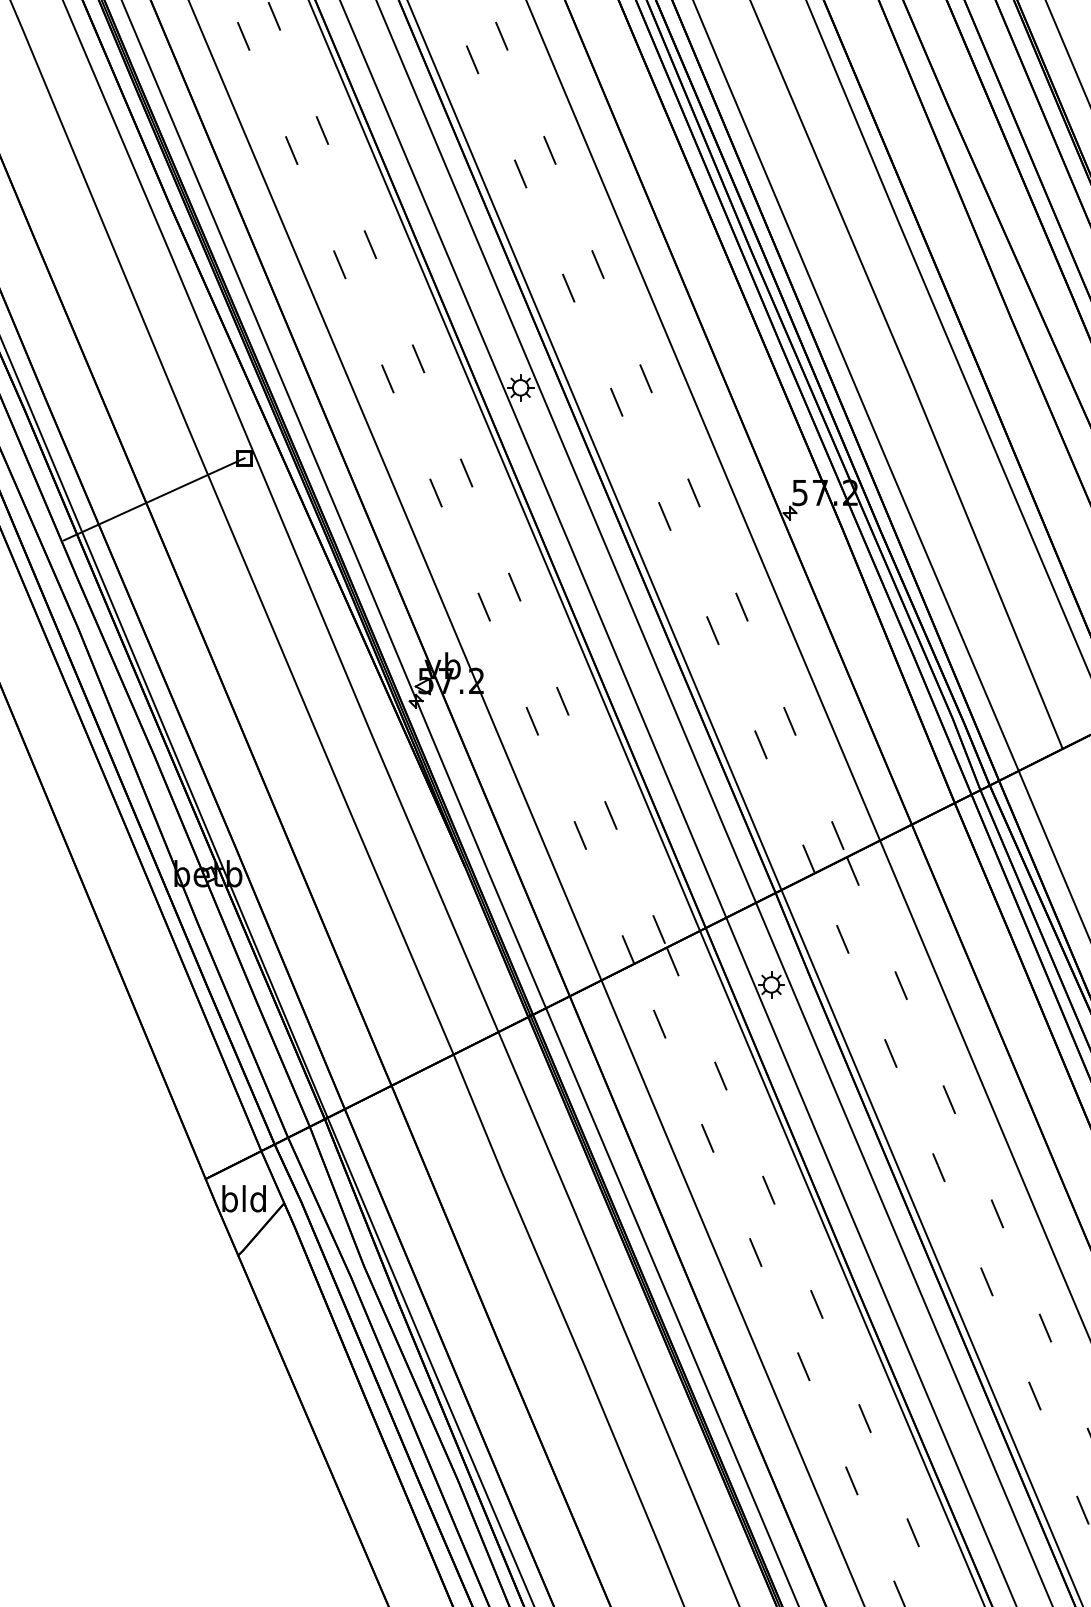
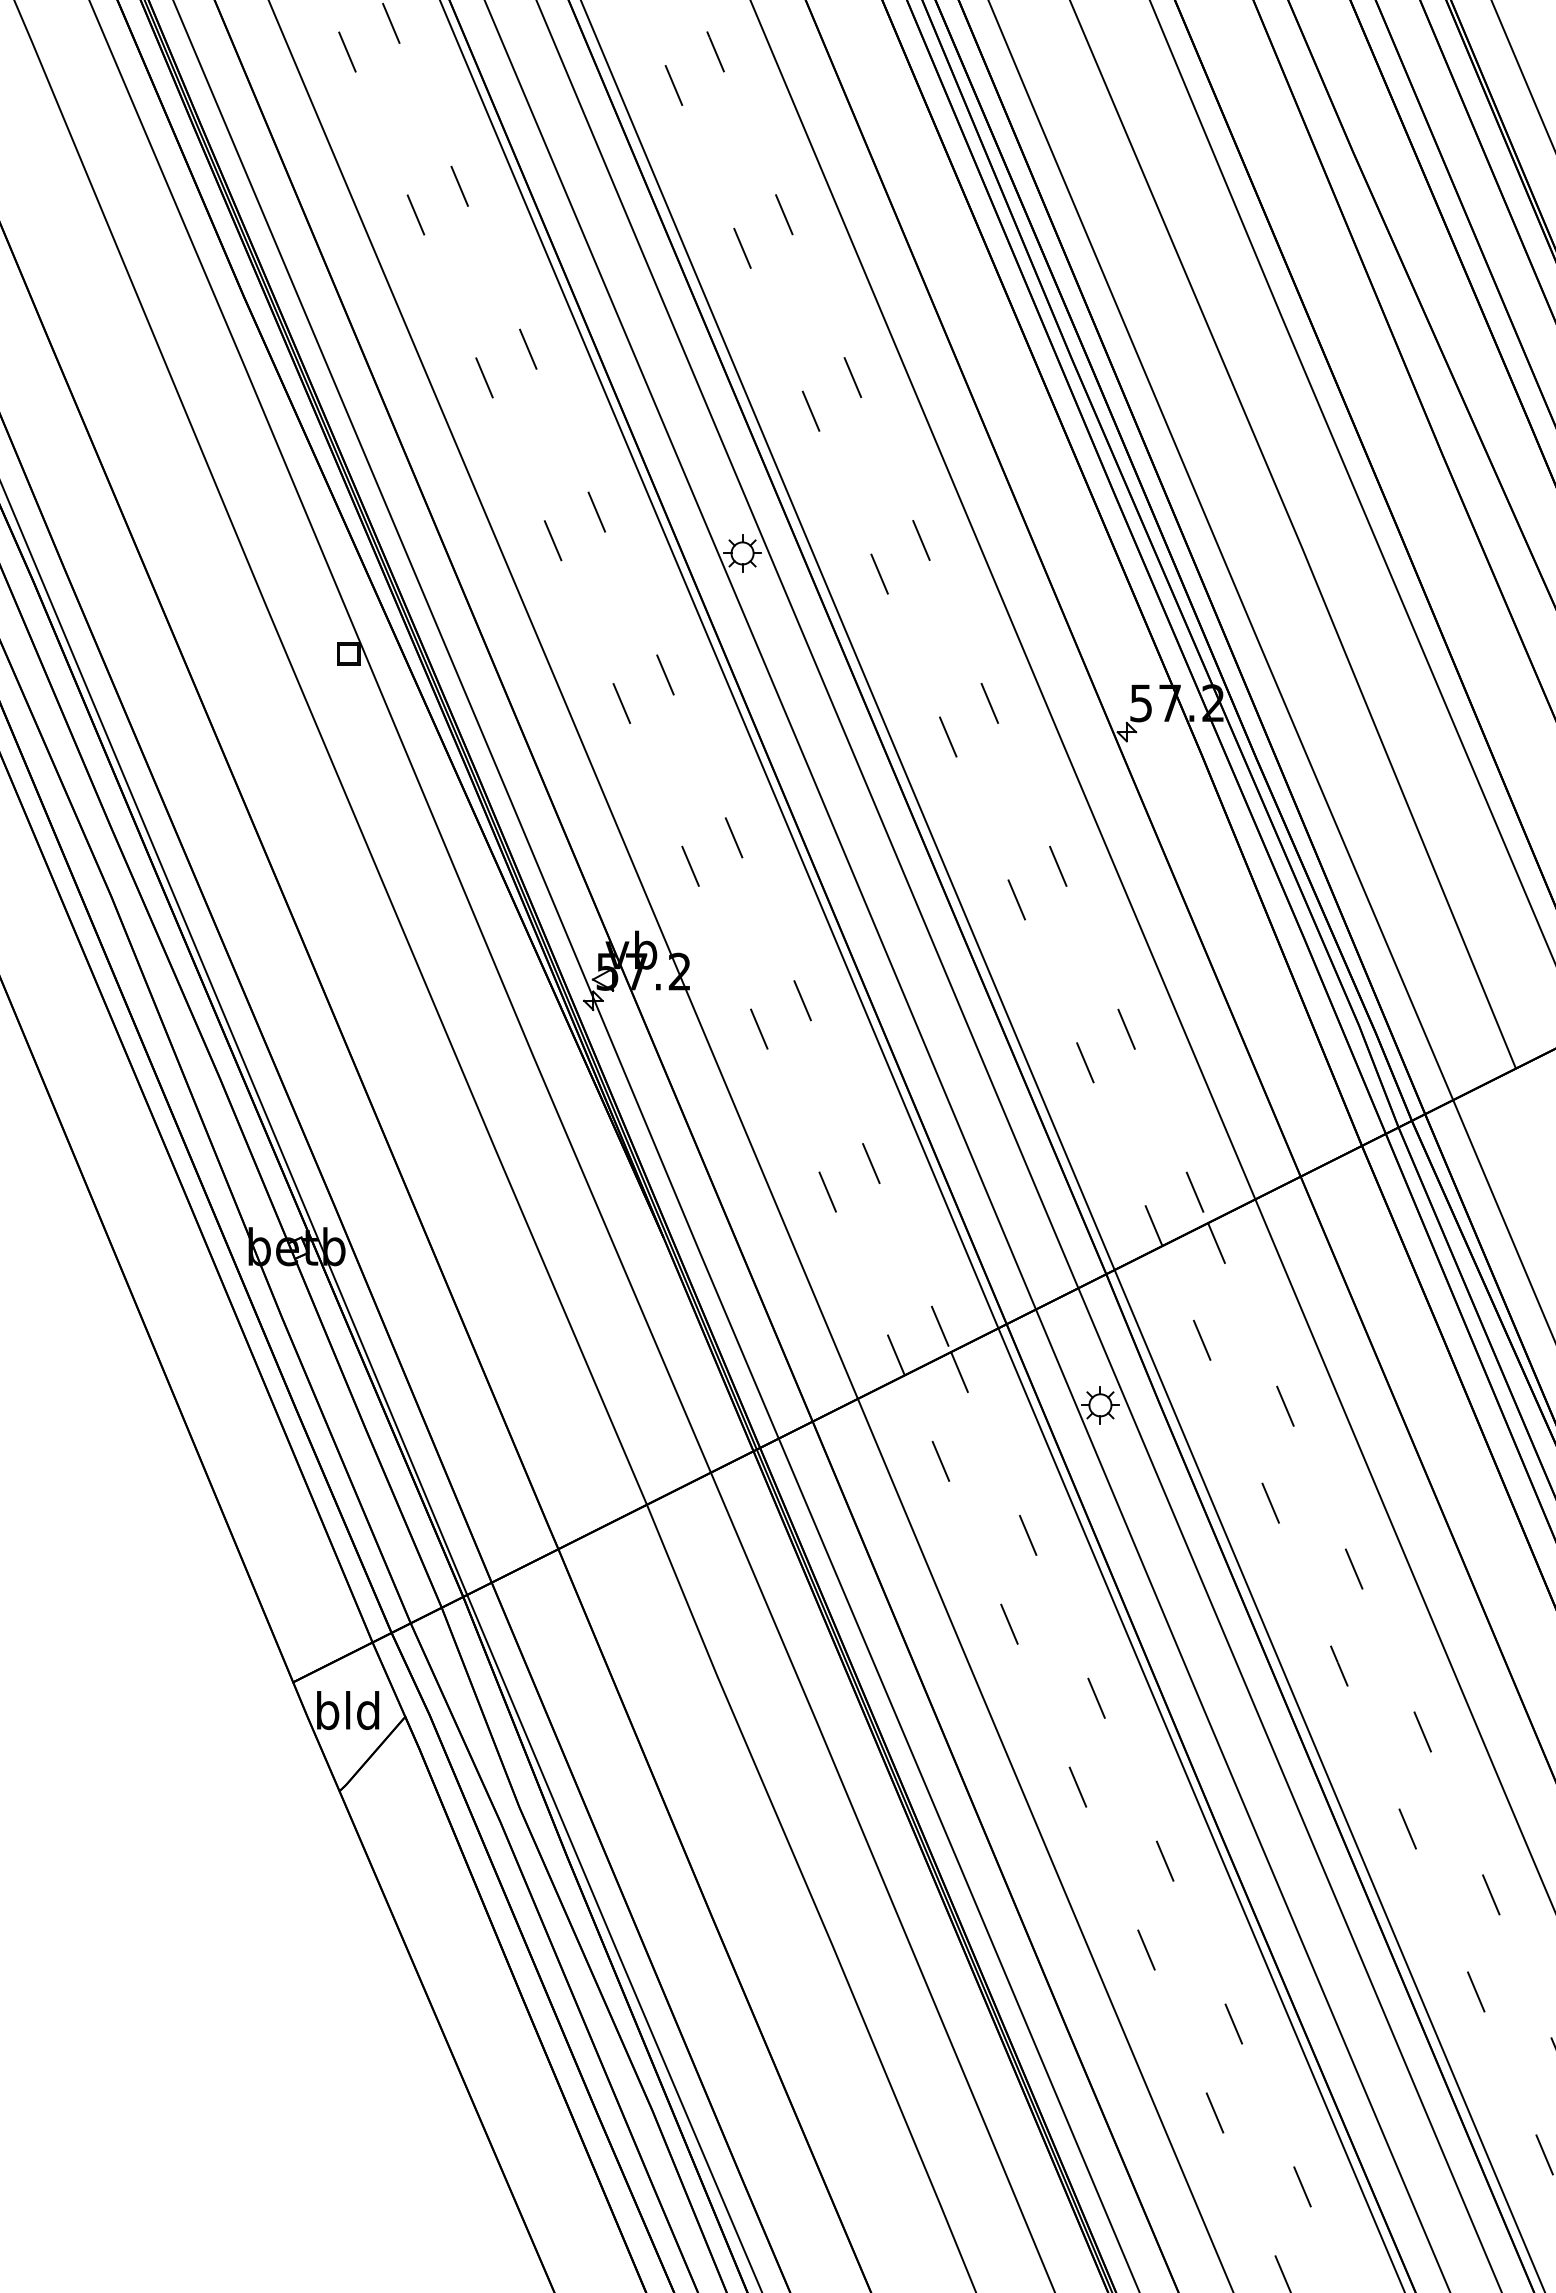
line: (154, 499) -> (219, 712), removed

